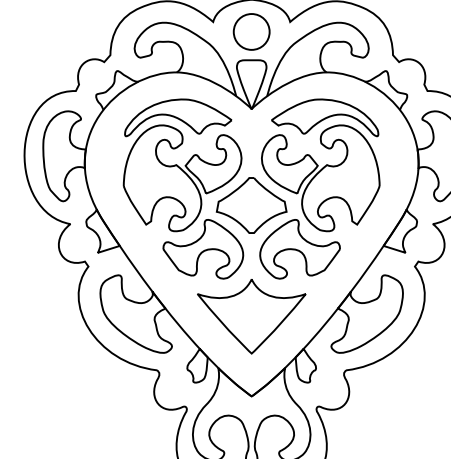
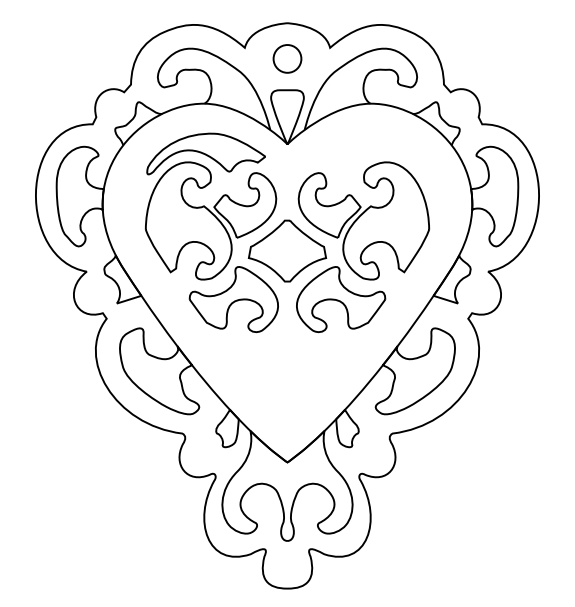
part: (251, 31) -> (287, 58), size x0.7
part: (324, 117) -> (368, 153), removed
part: (251, 316) -> (287, 374), removed

